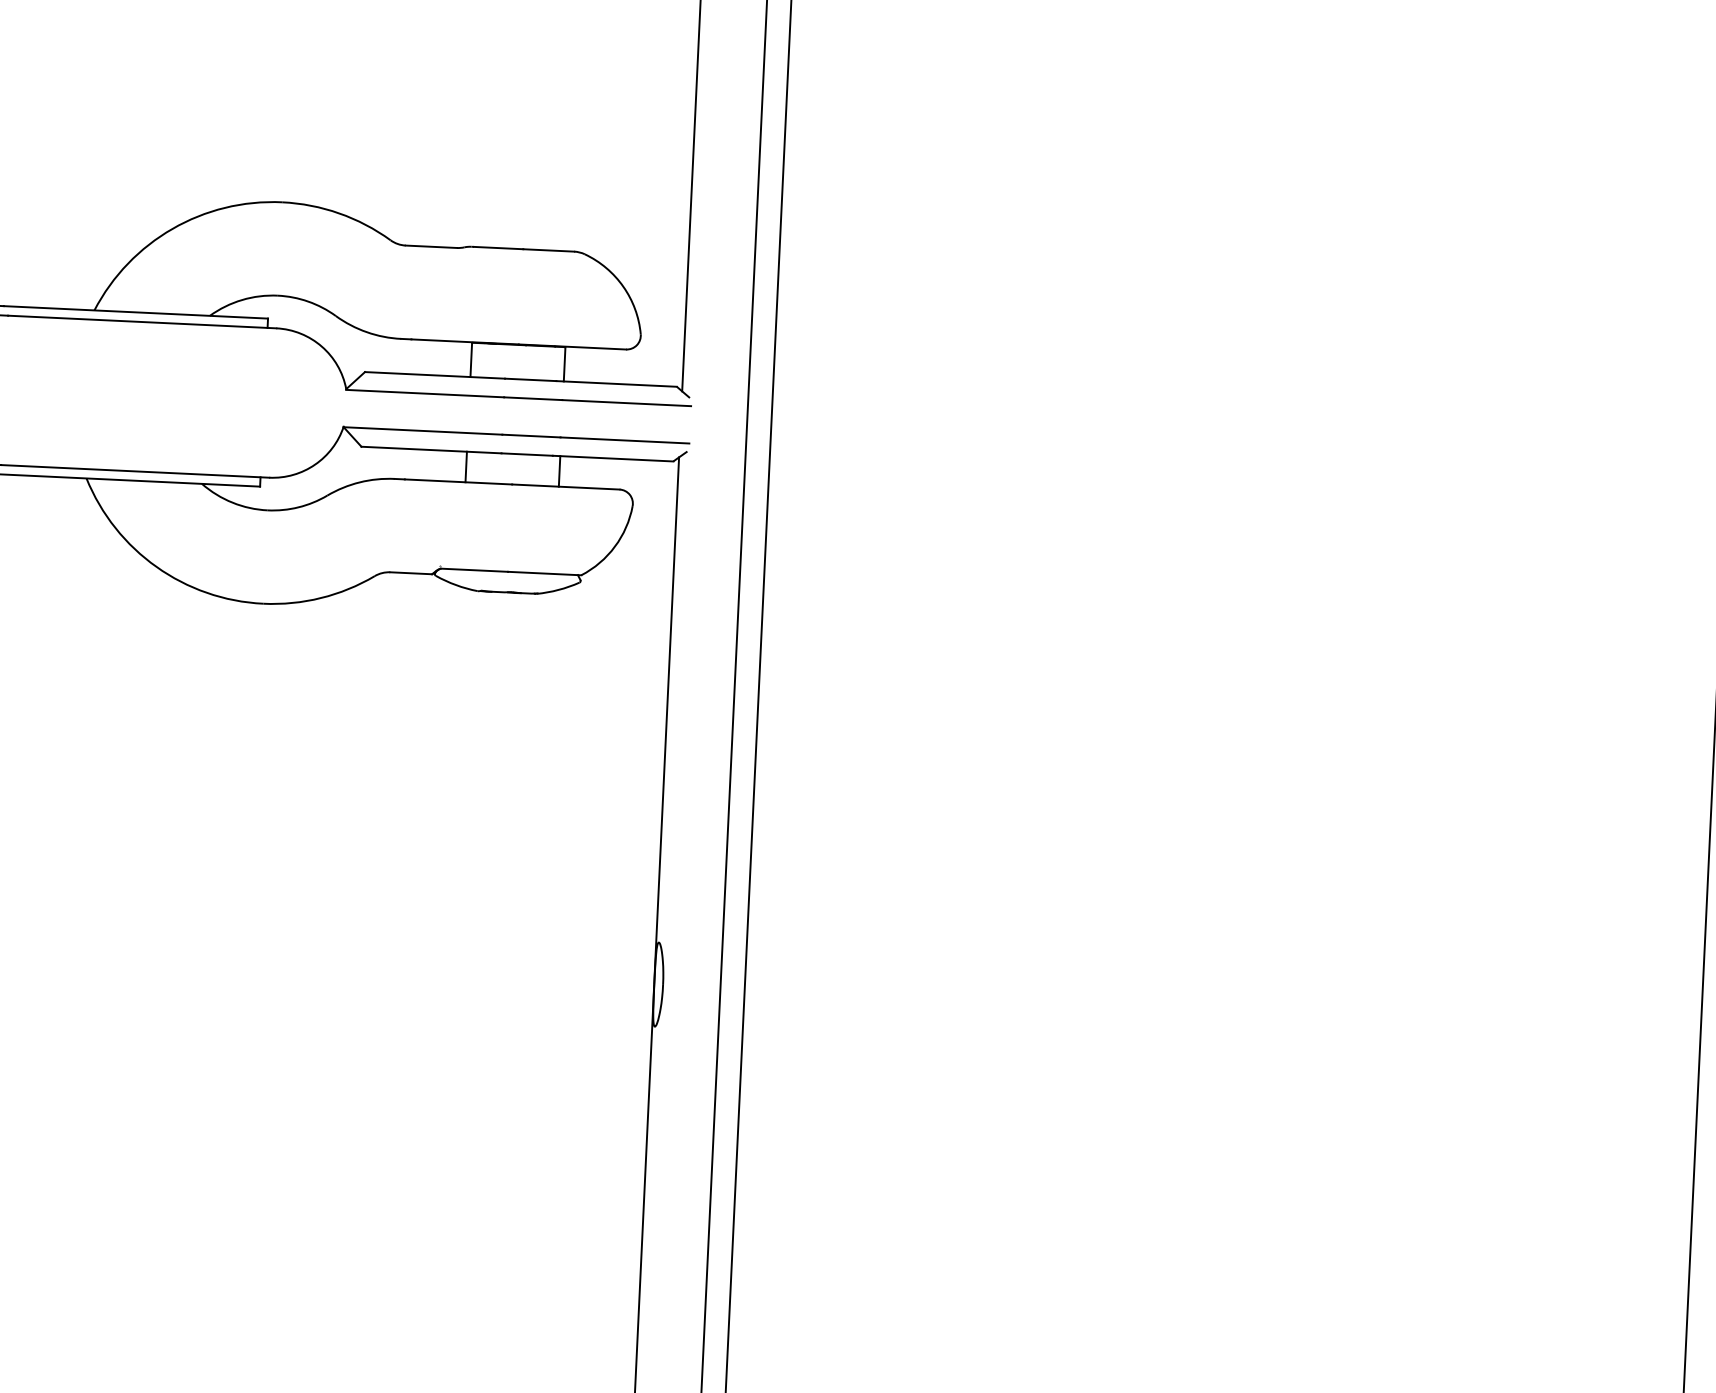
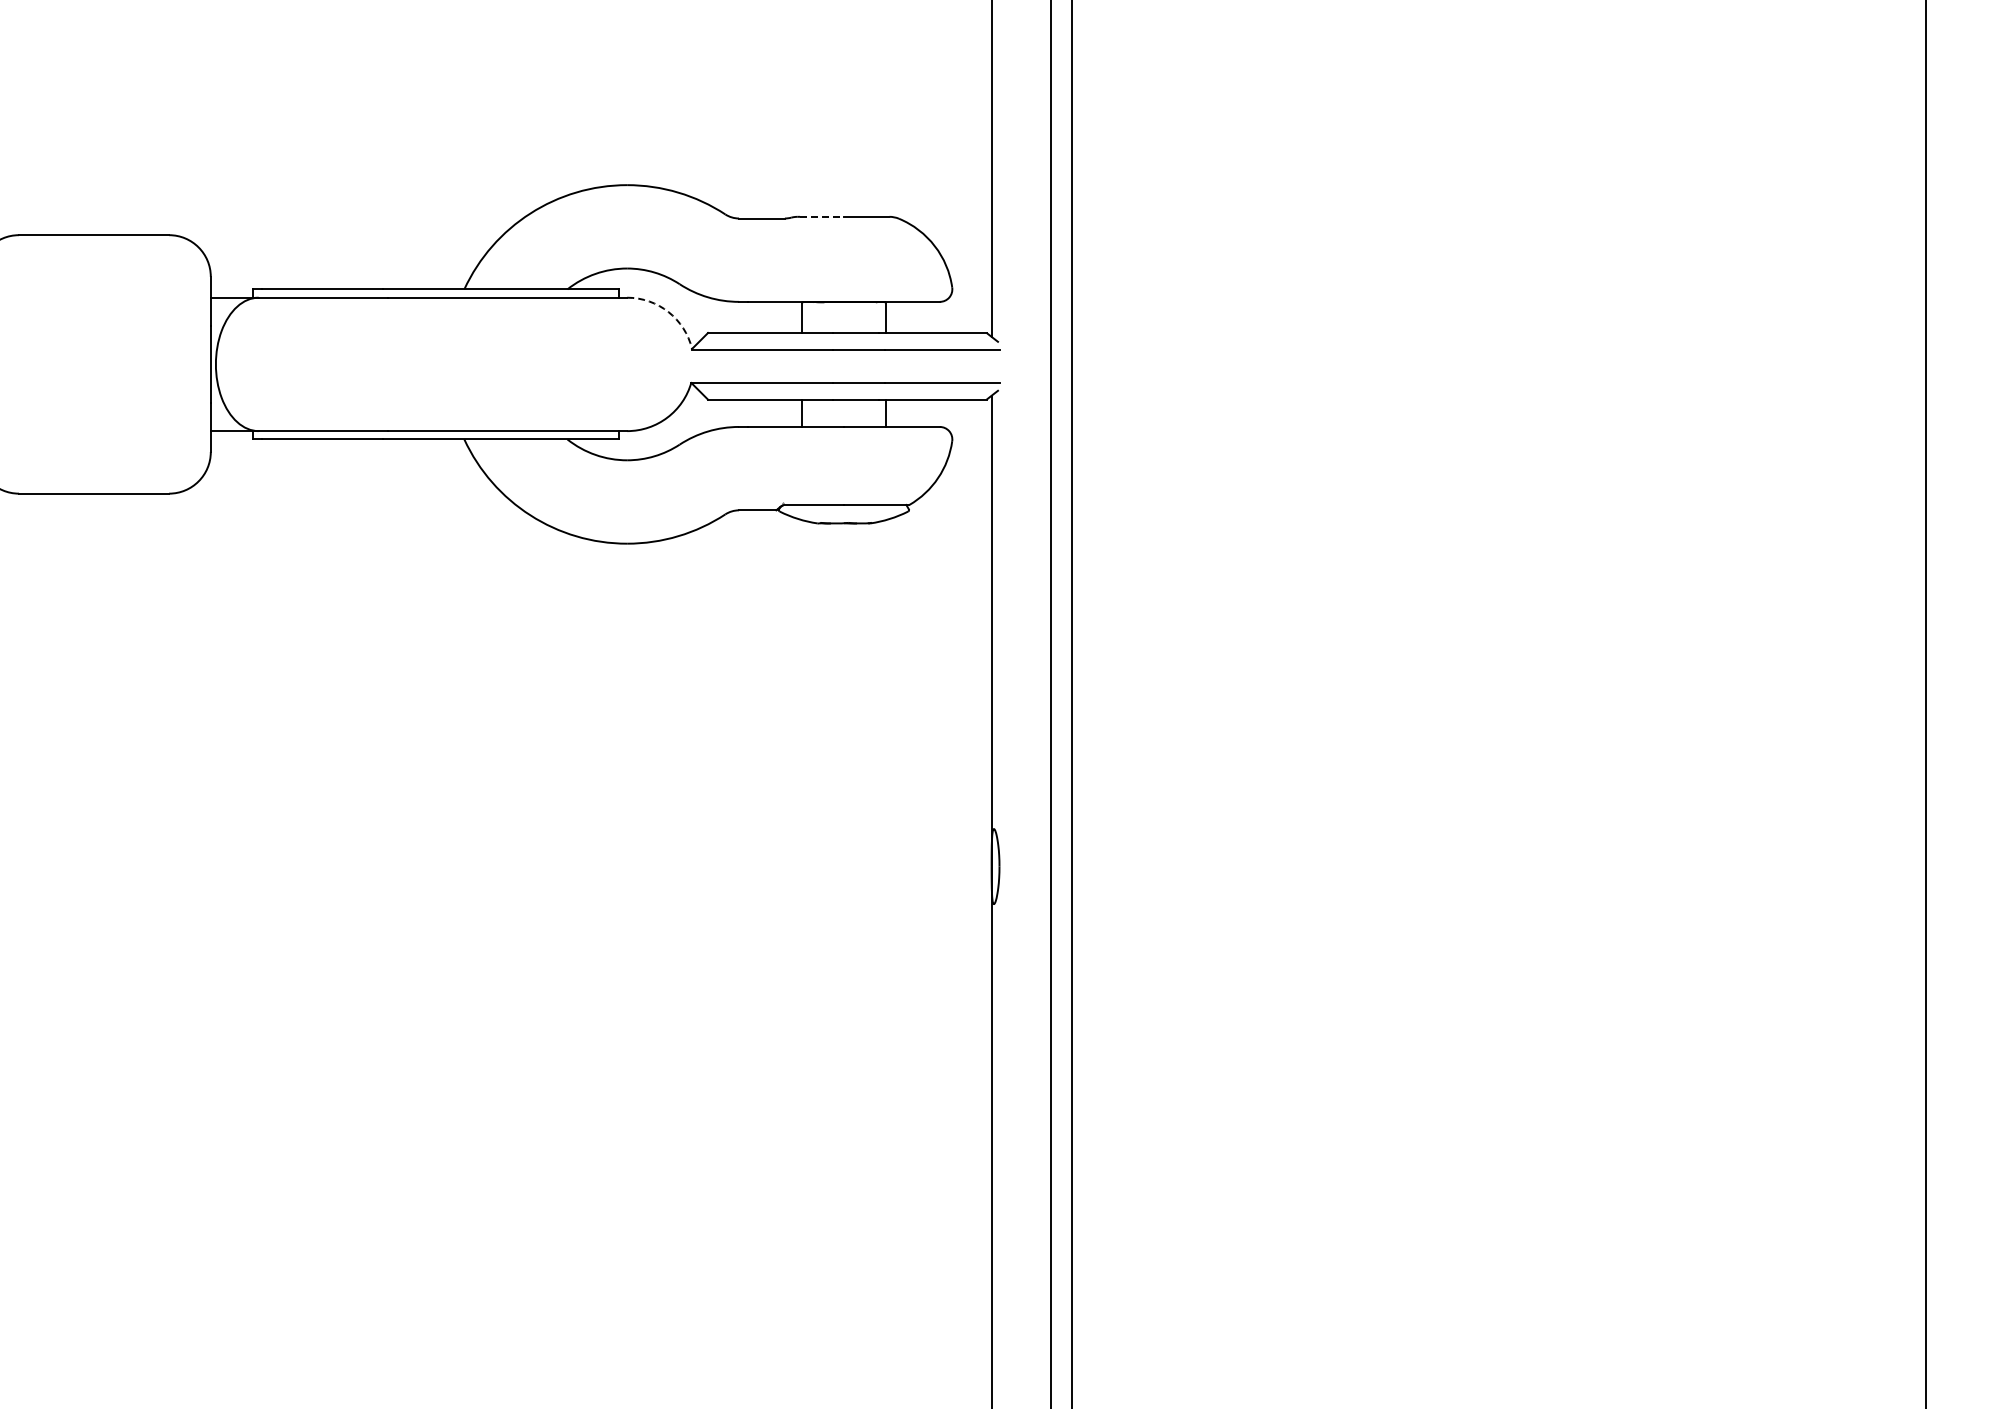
line: (499, 247) -> (822, 216), solid -> dashed
arc: (321, 347) -> (668, 312), solid -> dashed

